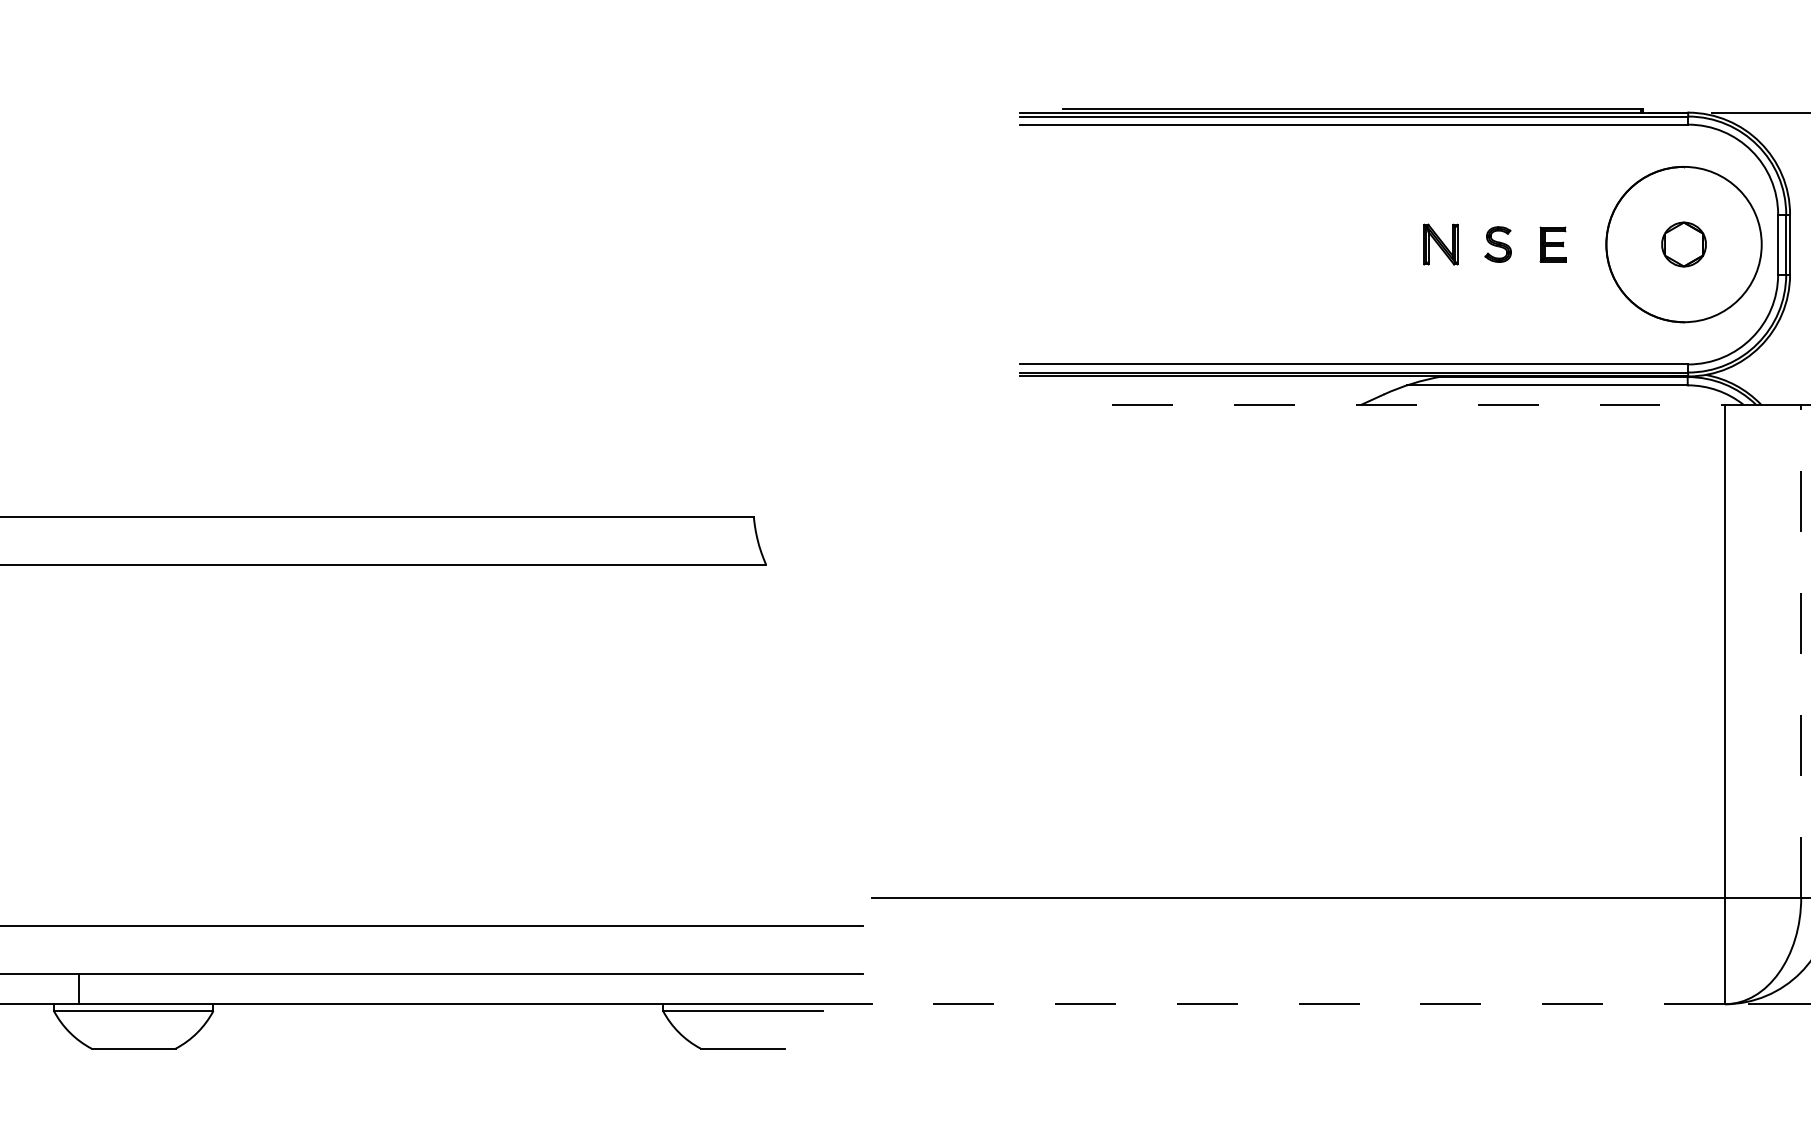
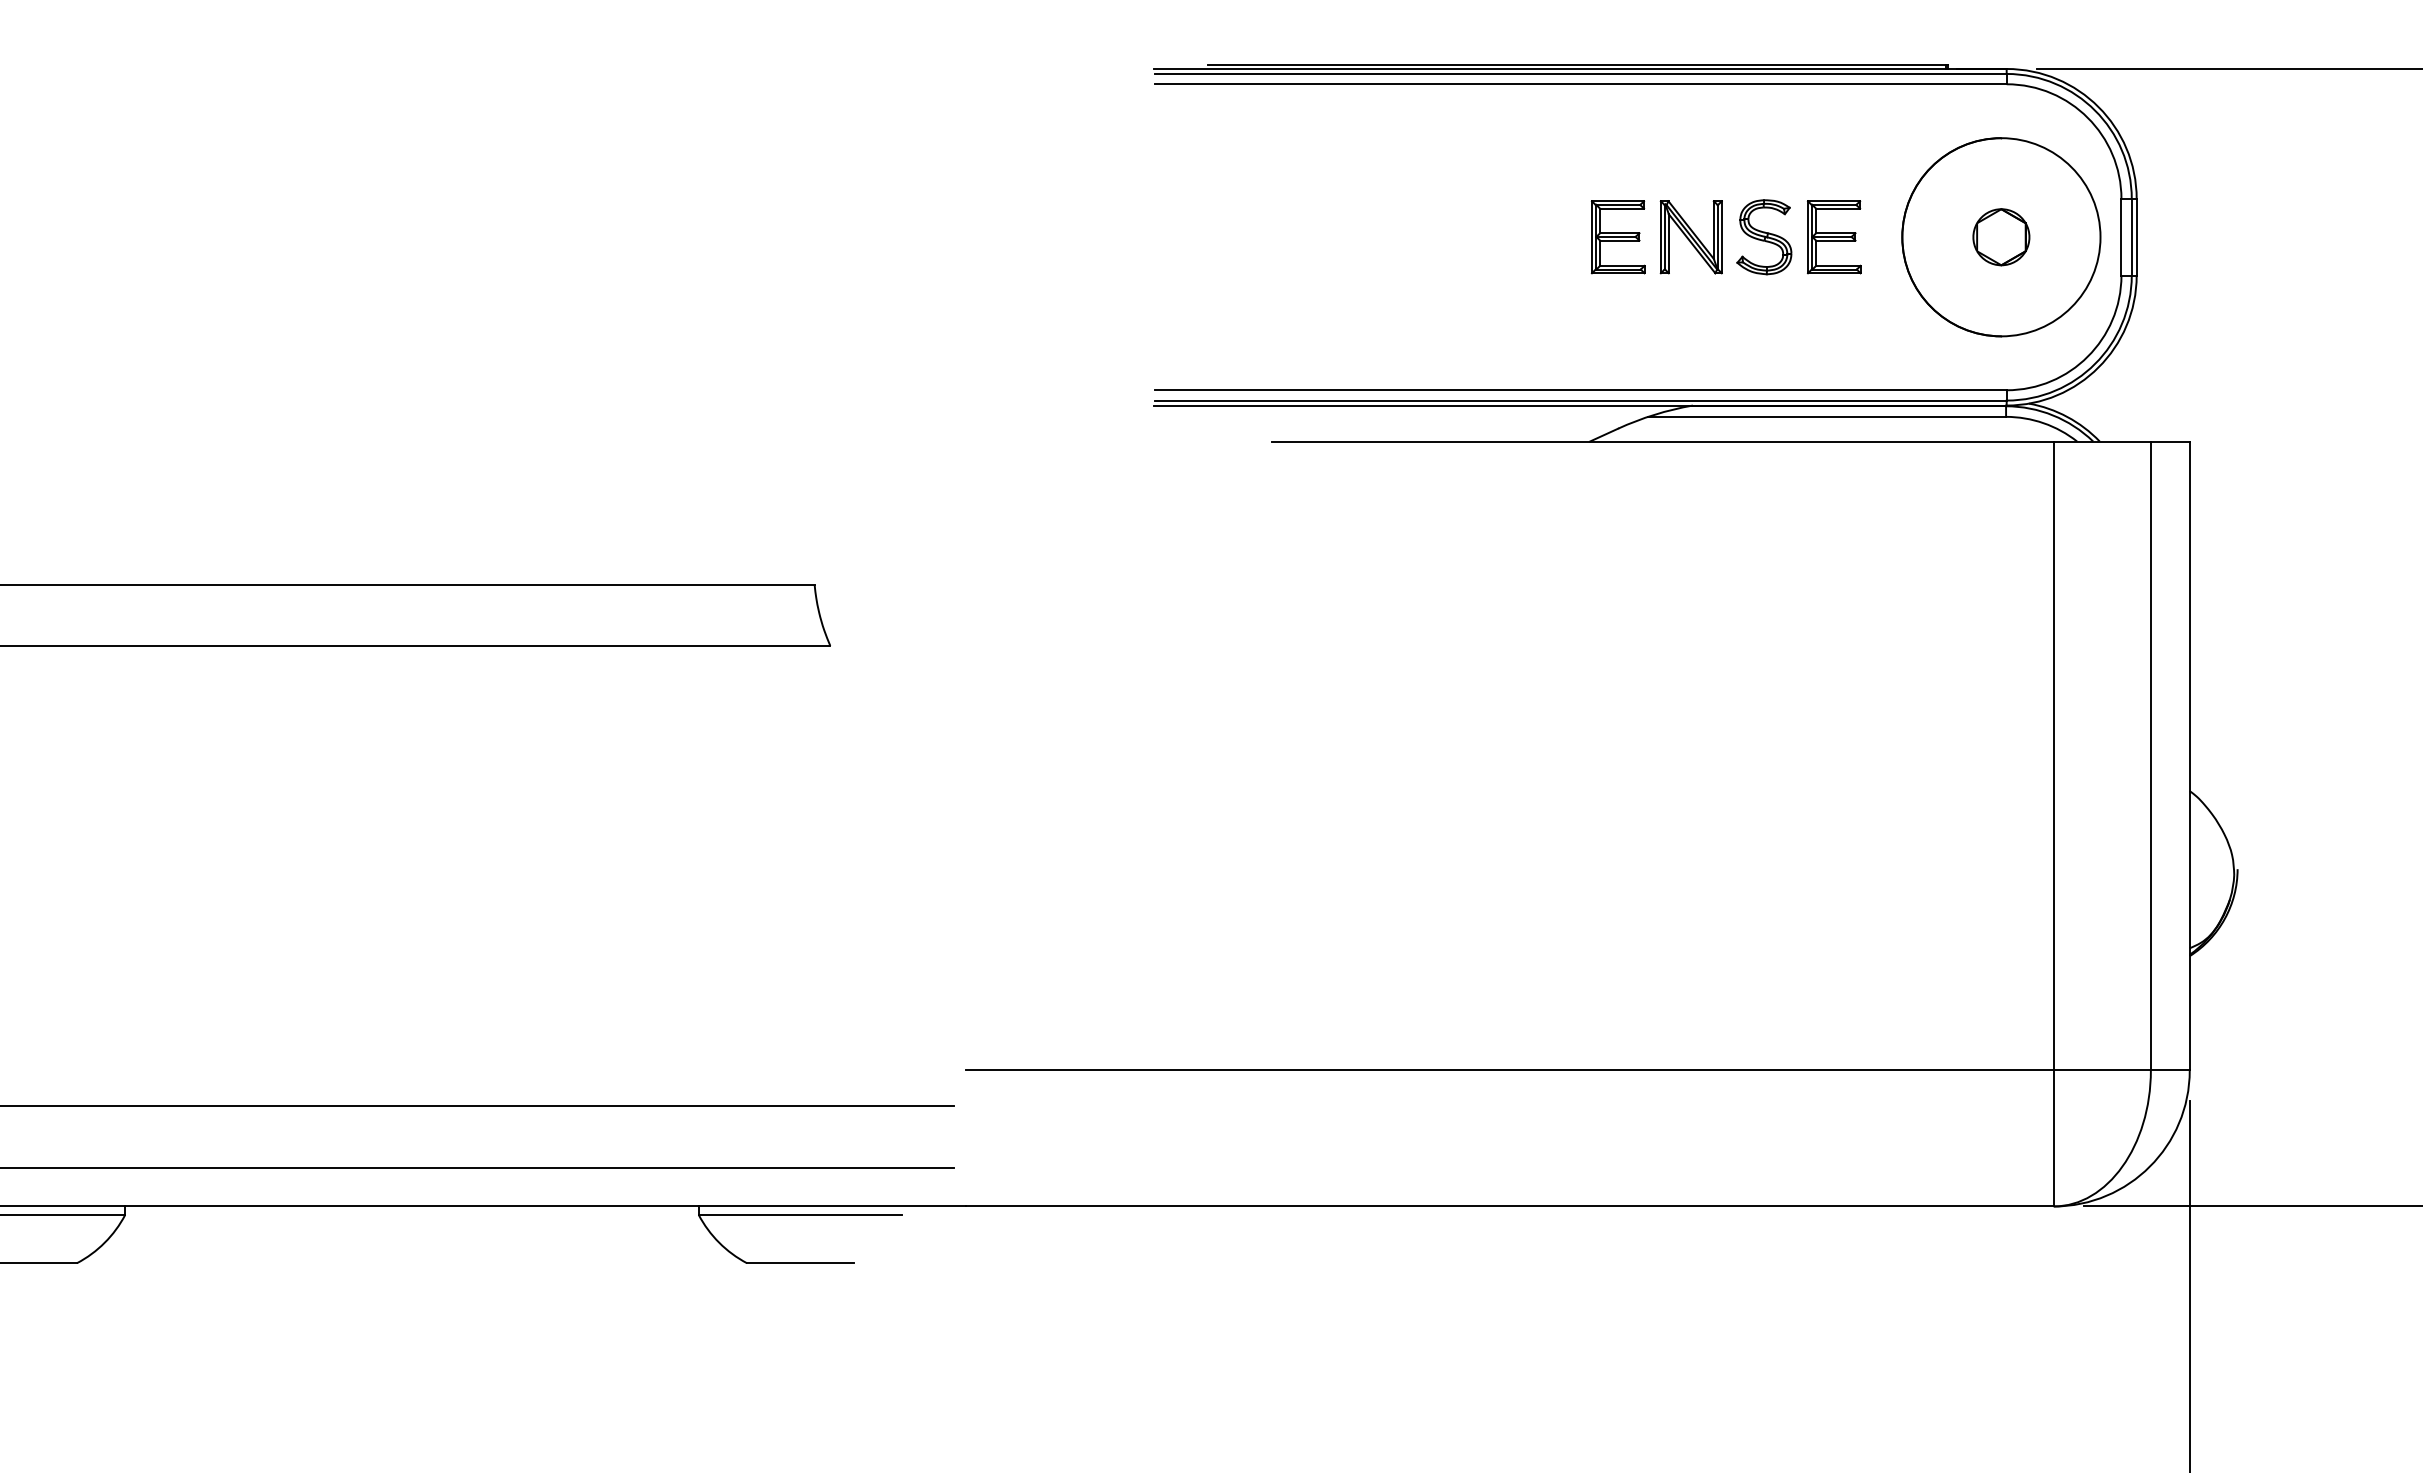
part: (1383, 244) -> (1617, 237), added
part: (1440, 244) -> (1690, 237), size x1.43
part: (1498, 244) -> (1764, 237), size x1.67
part: (1553, 244) -> (1834, 237), size x1.67
line: (1418, 404) -> (1662, 441), dashed -> solid
line: (1800, 650) -> (2150, 755), dashed -> solid
line: (1298, 1004) -> (1509, 1206), dashed -> solid

